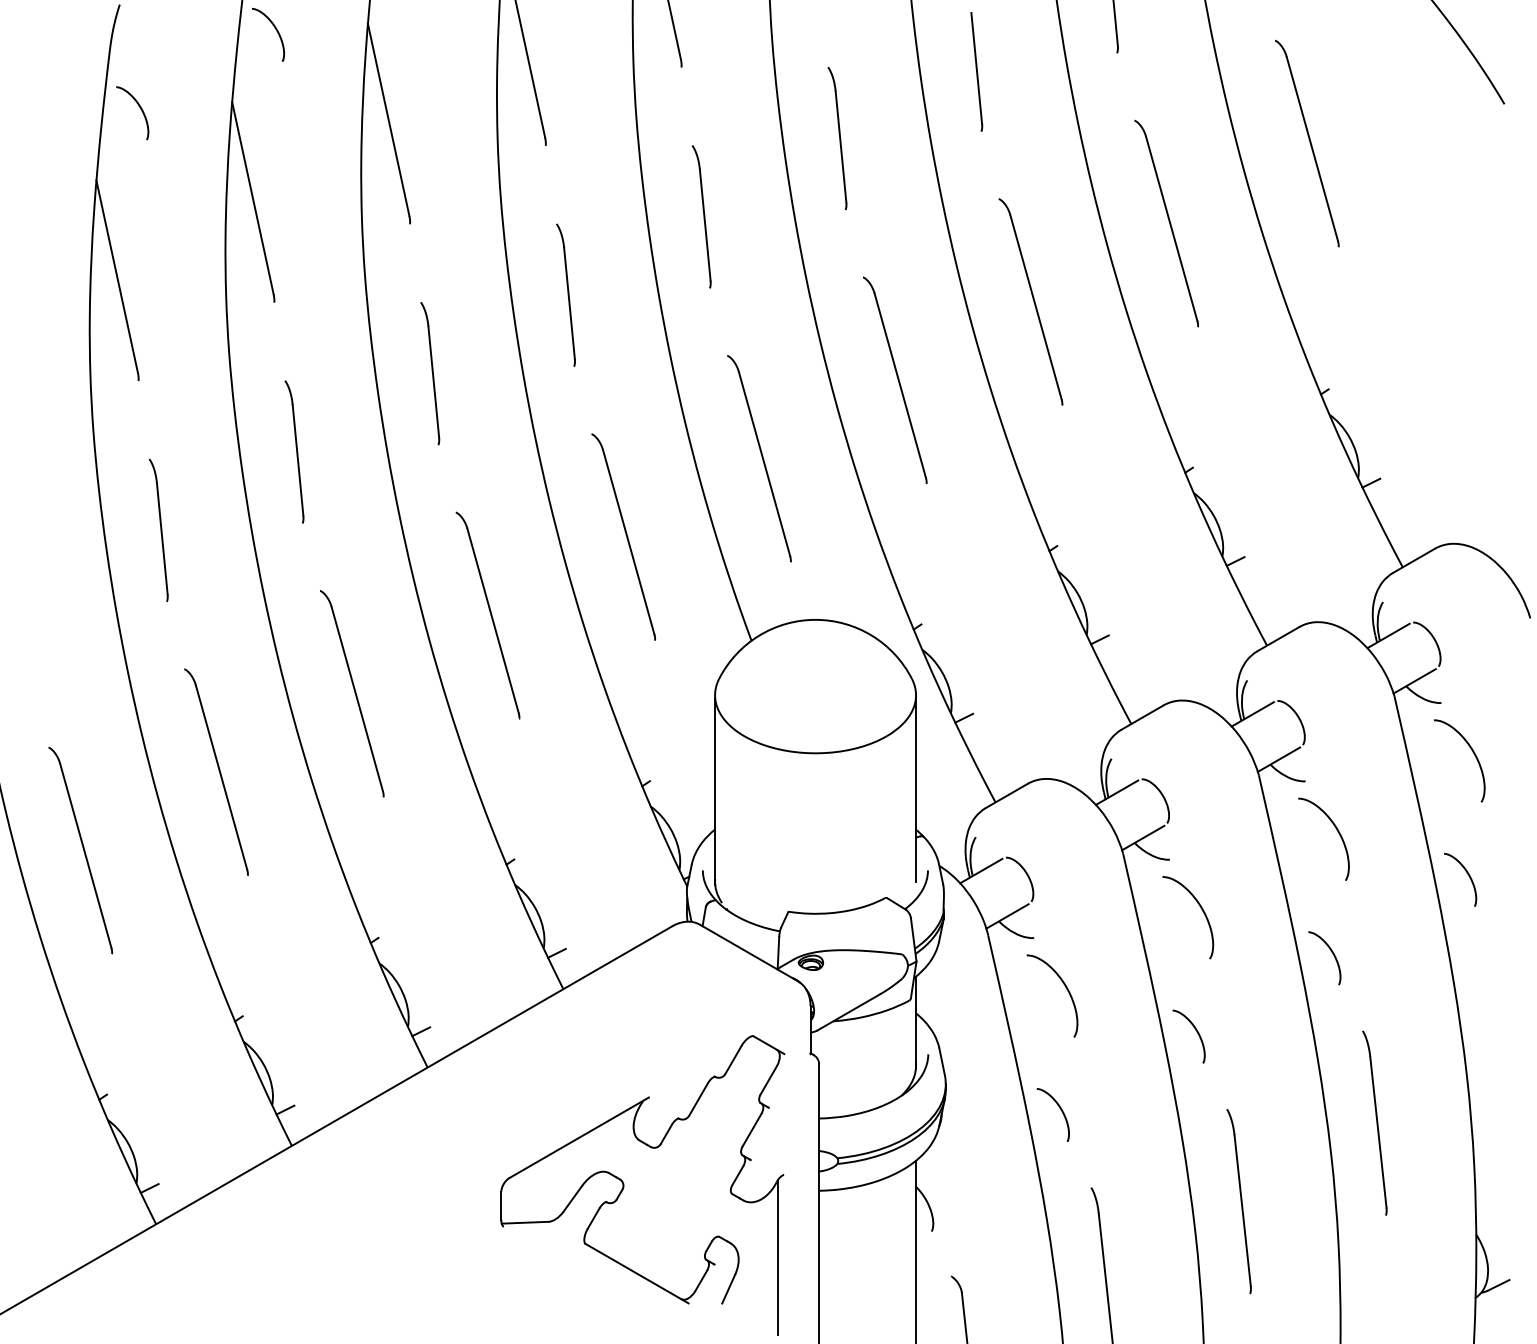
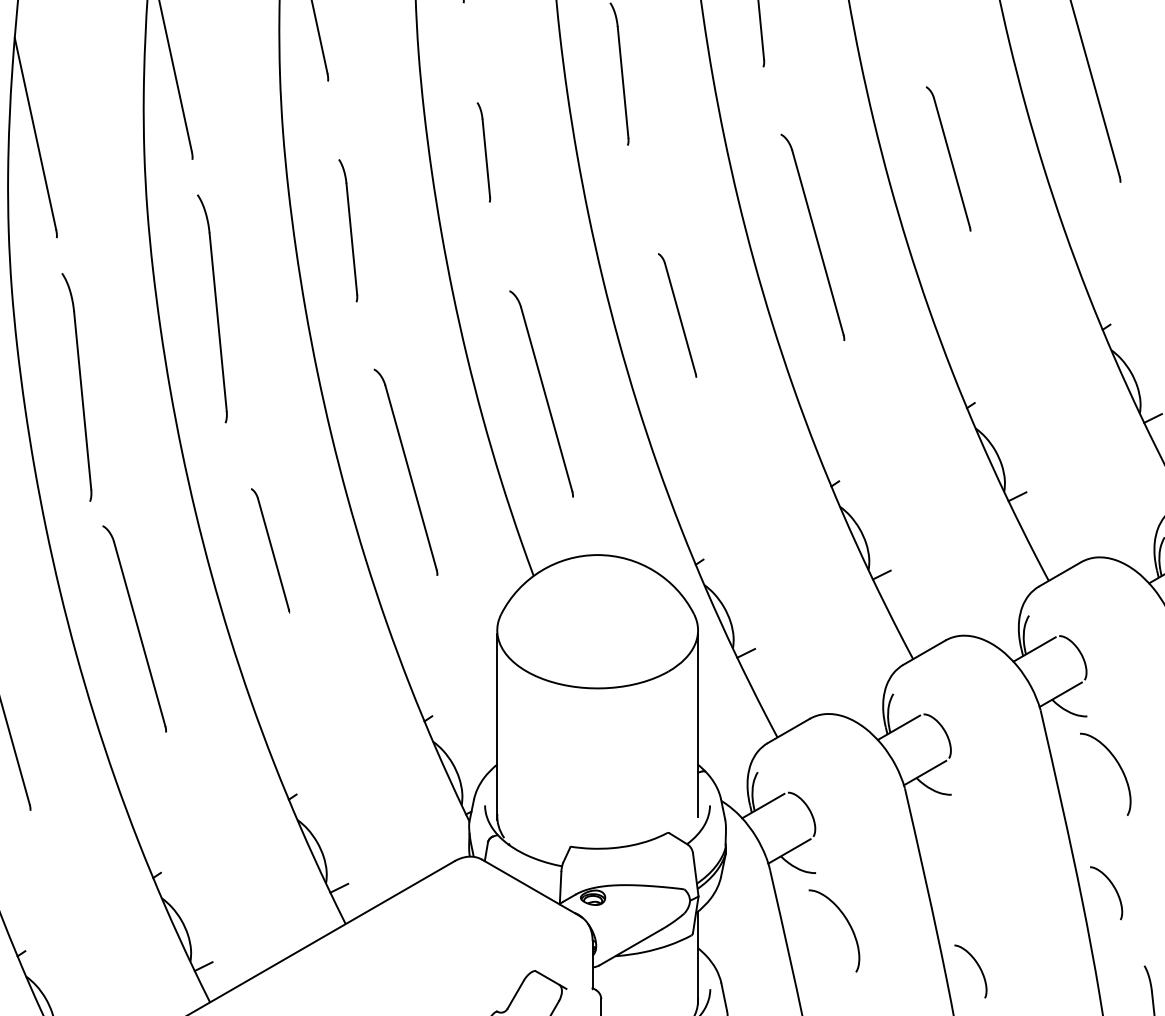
part: (701, 216) -> (483, 152), size x0.7
part: (1166, 223) -> (948, 159), size x0.7
part: (430, 373) -> (212, 308), size x1.6
part: (895, 379) -> (677, 314), size x0.6
part: (294, 451) -> (77, 386), size x1.6
part: (487, 615) -> (269, 550), size x0.6
curve: (1200, 908) -> (982, 843), removed

